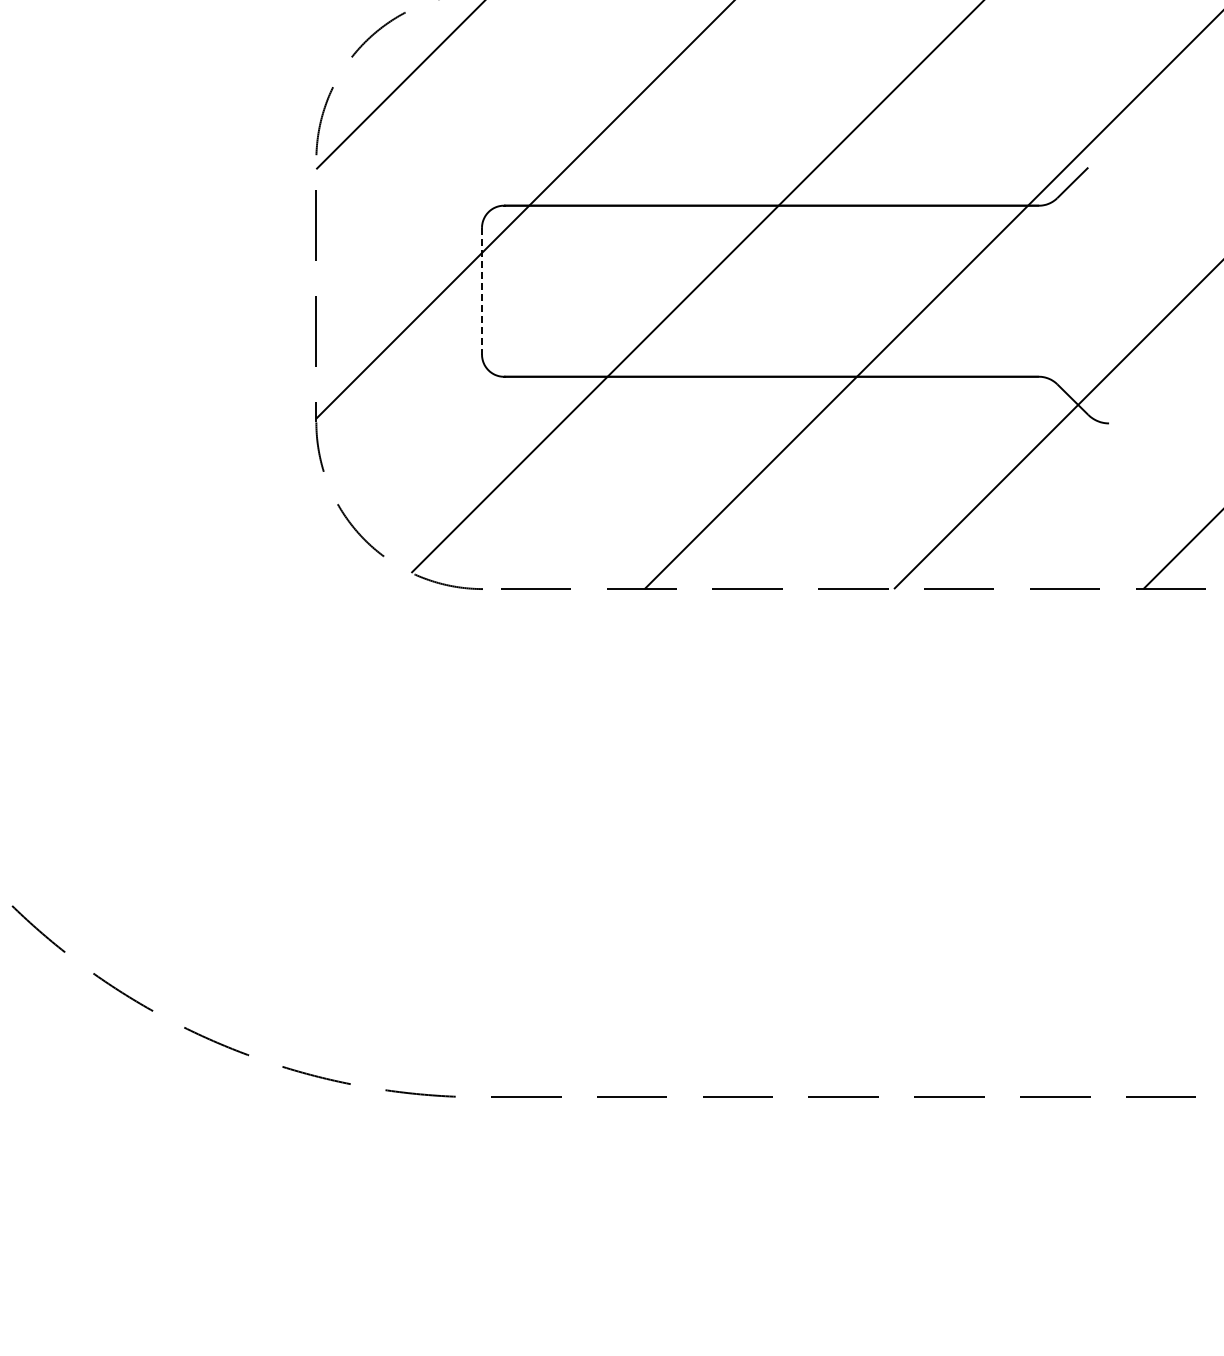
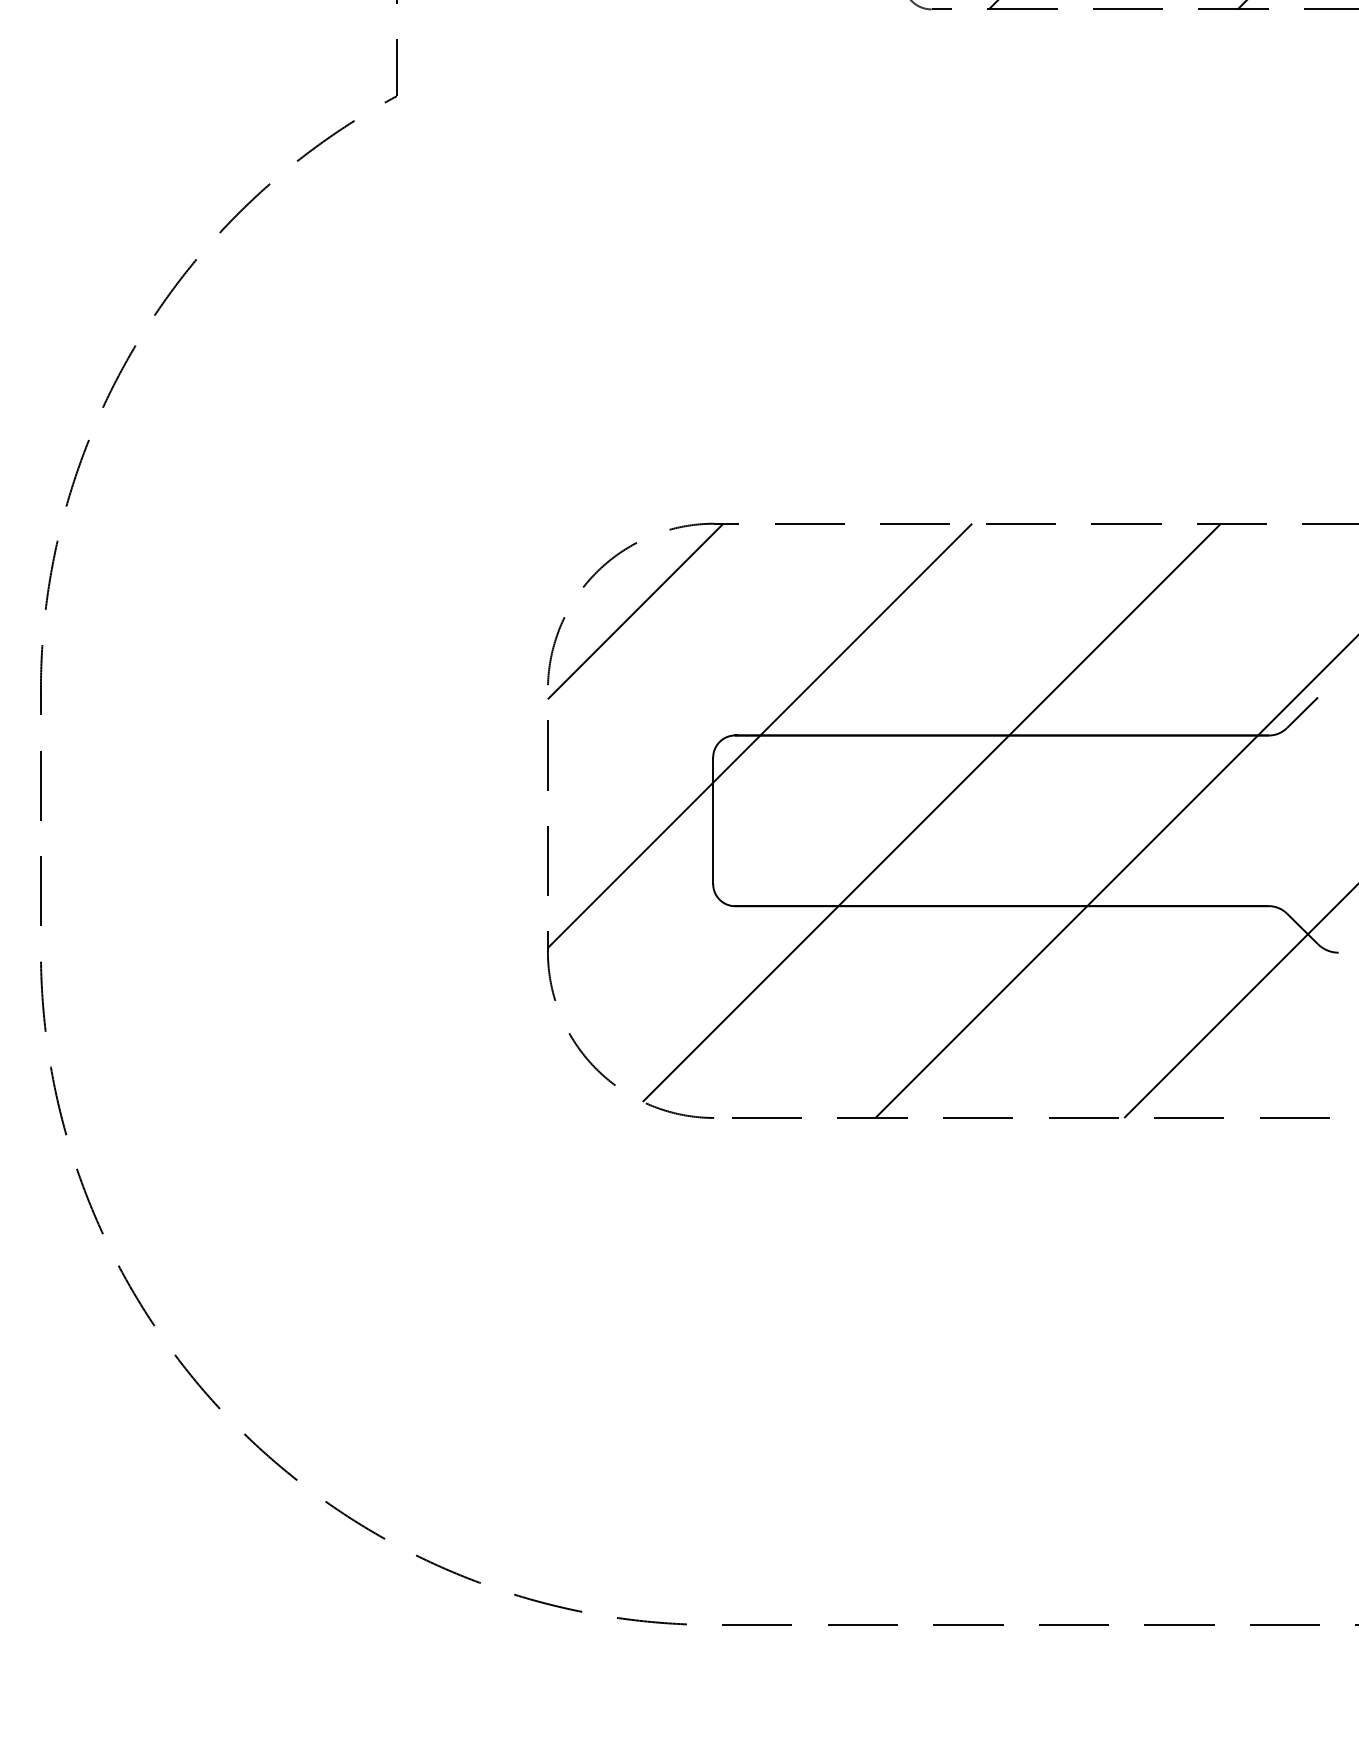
line: (482, 291) -> (713, 821), dashed -> solid

